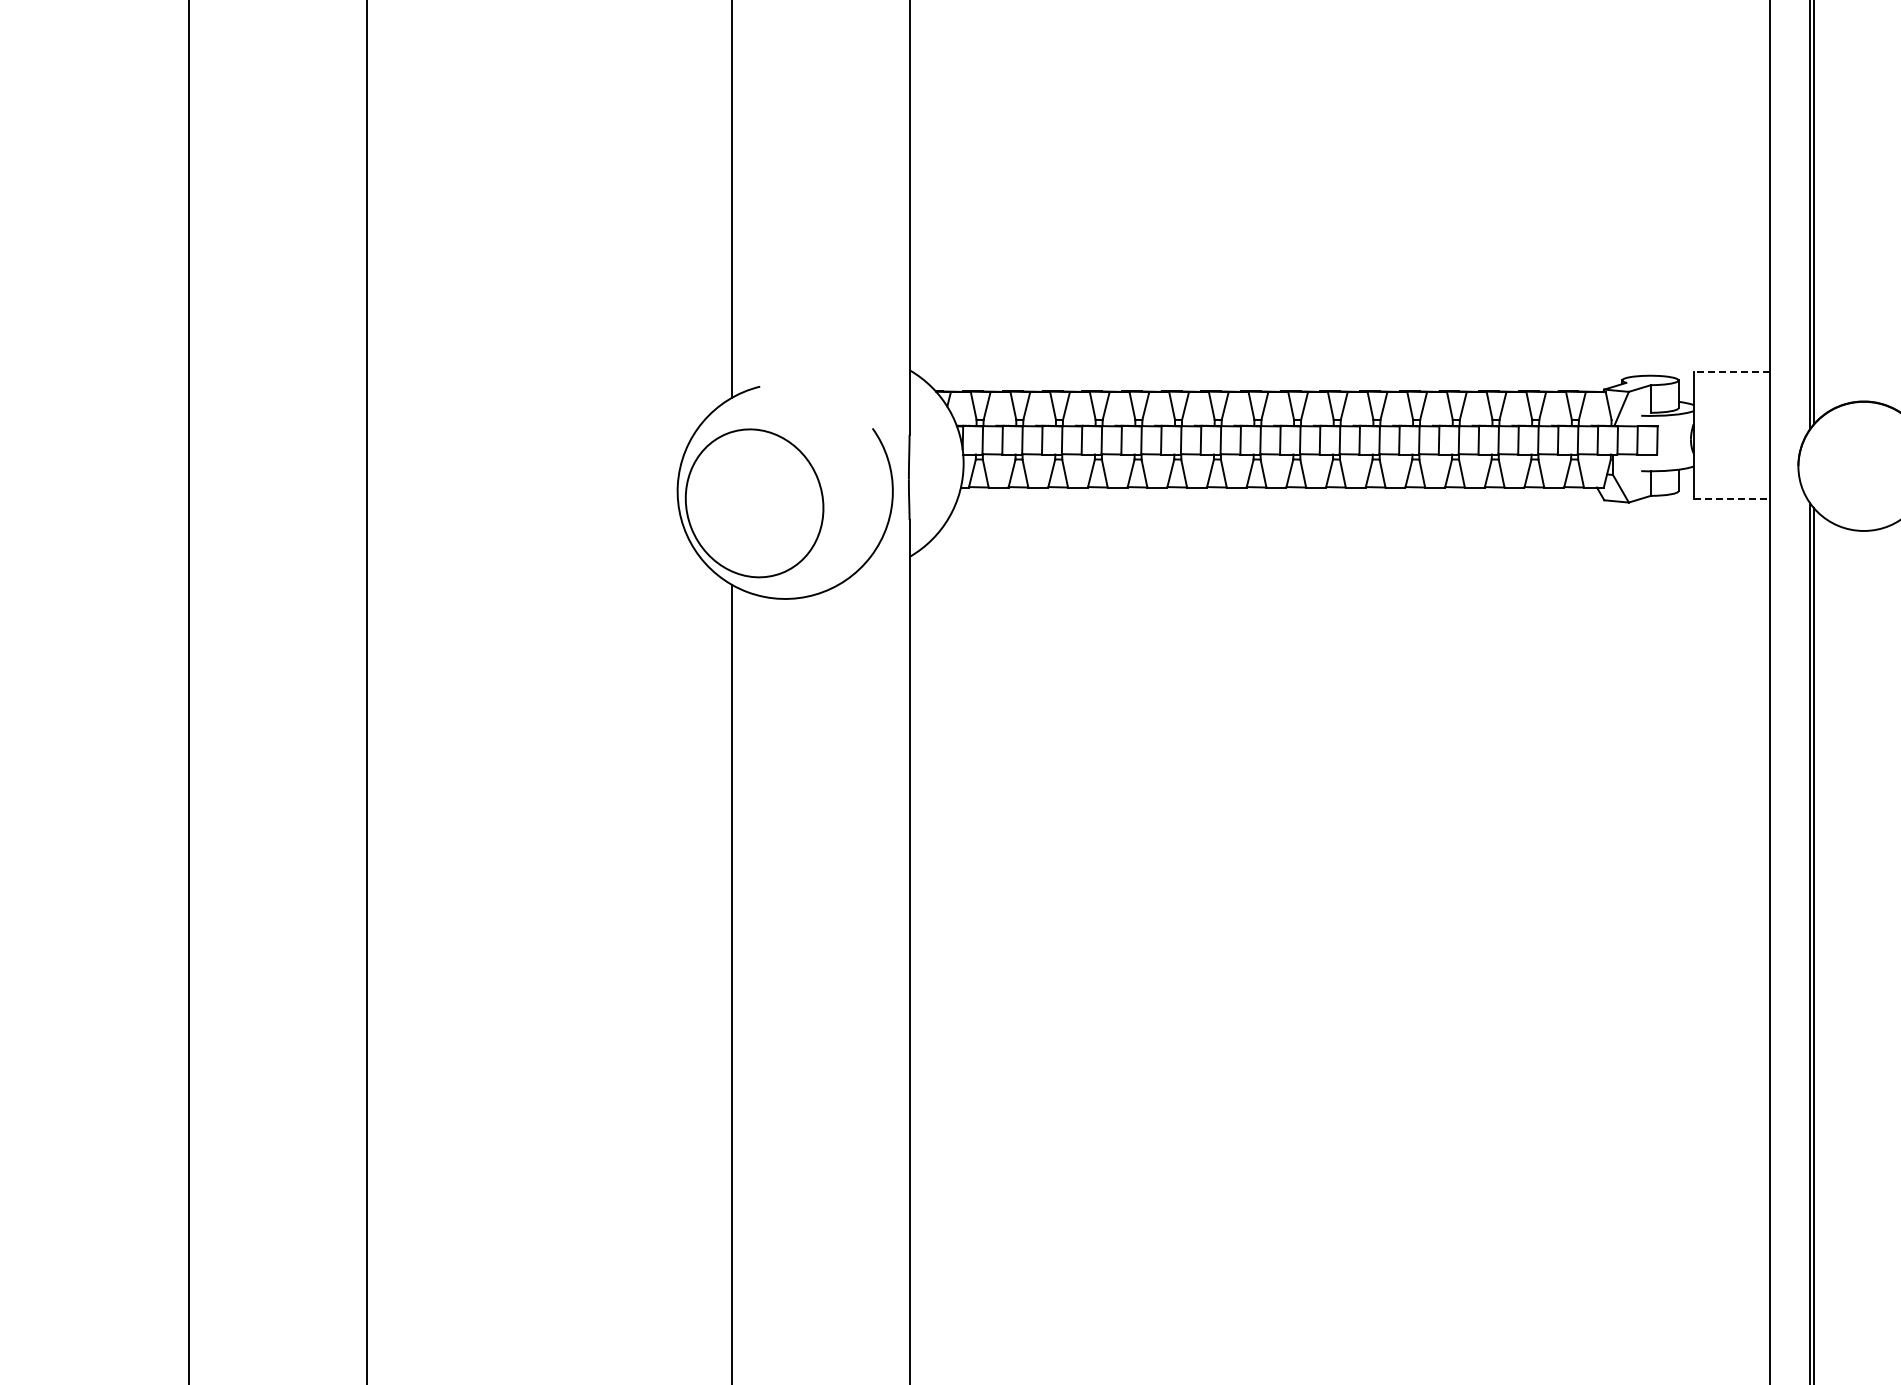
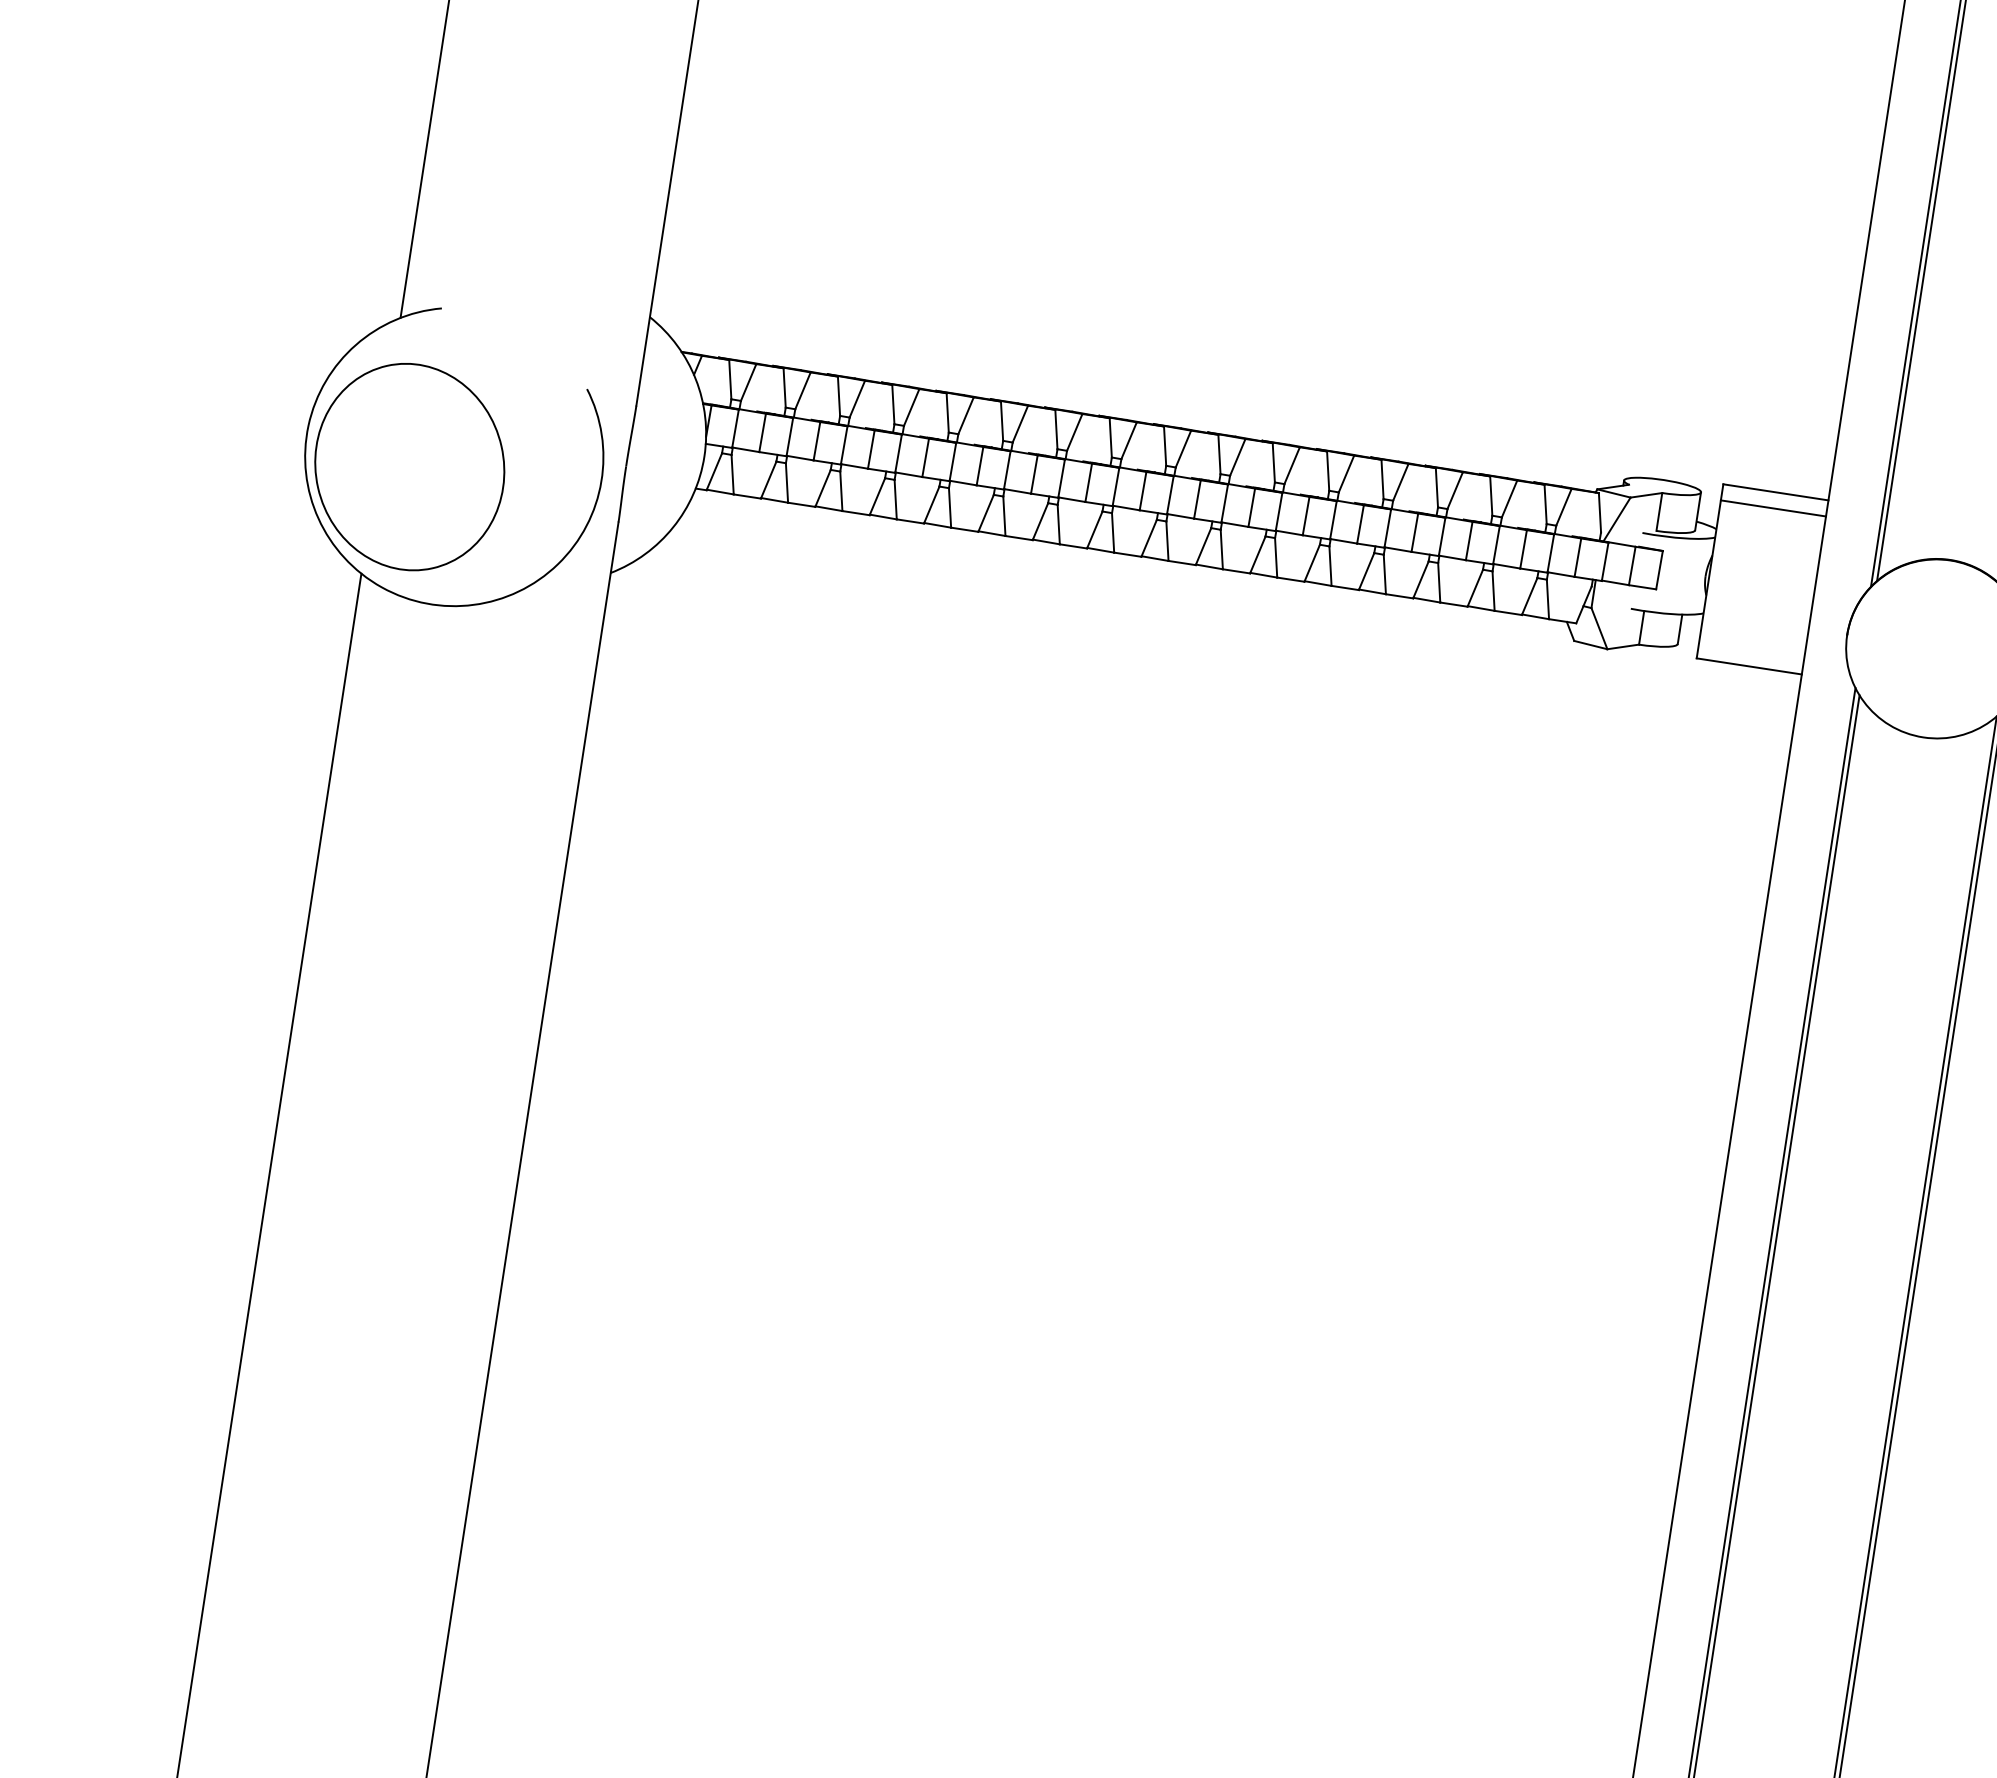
line: (1731, 372) -> (1775, 492), dashed -> solid
line: (1731, 384) -> (1772, 509), added
line: (1732, 499) -> (1749, 666), dashed -> solid

